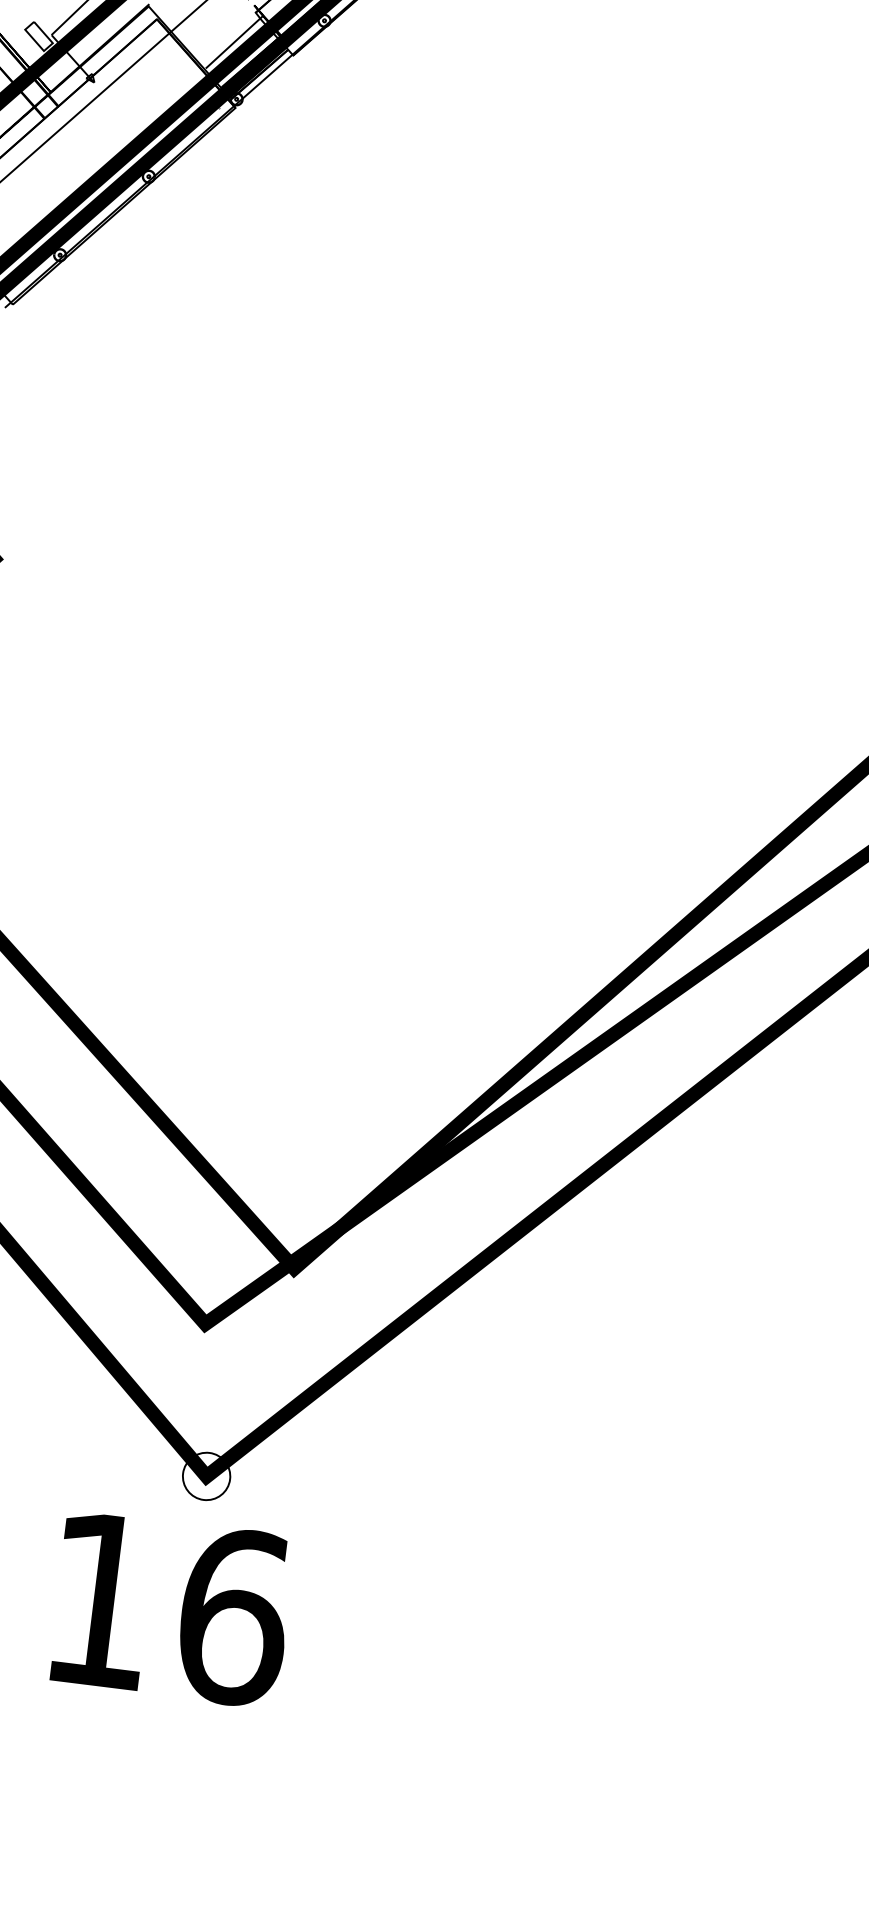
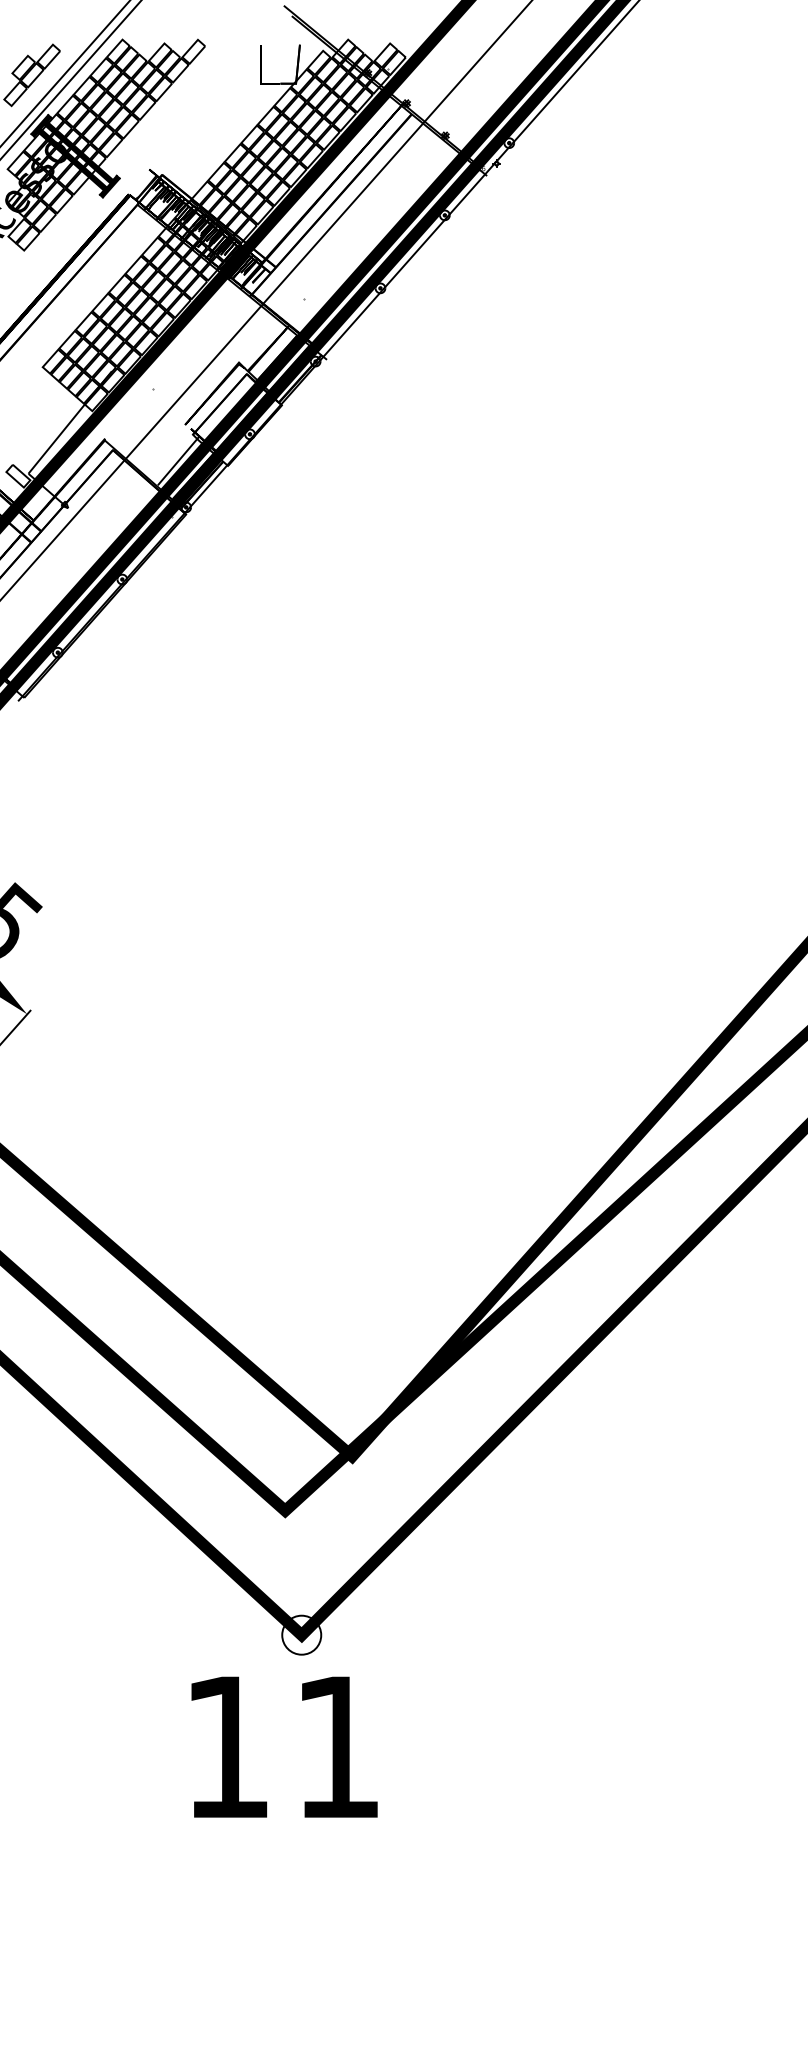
text: (234, 1617) -> (338, 1747), 16 -> 11

